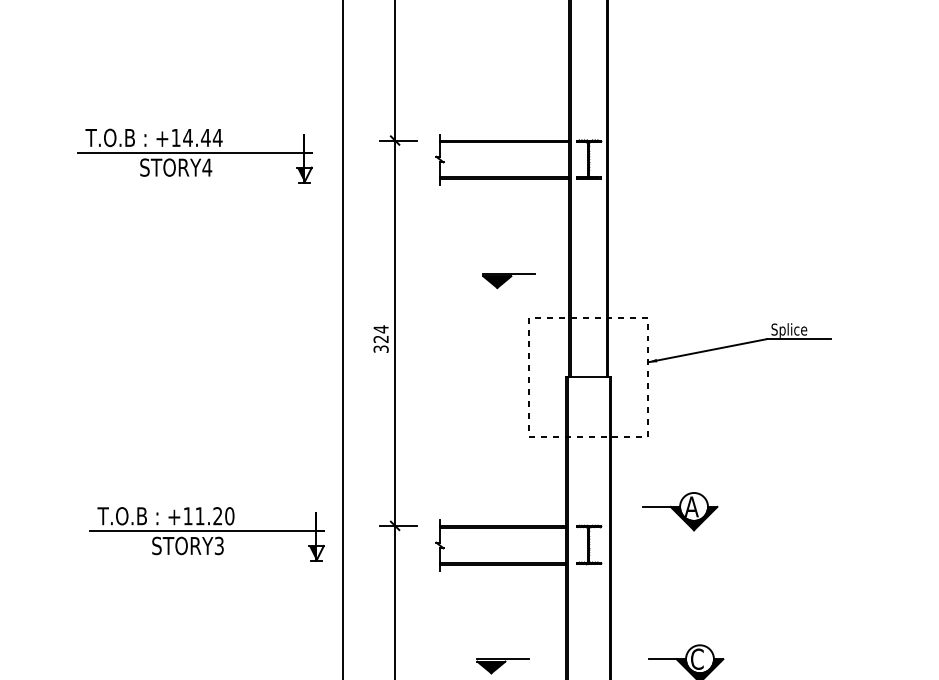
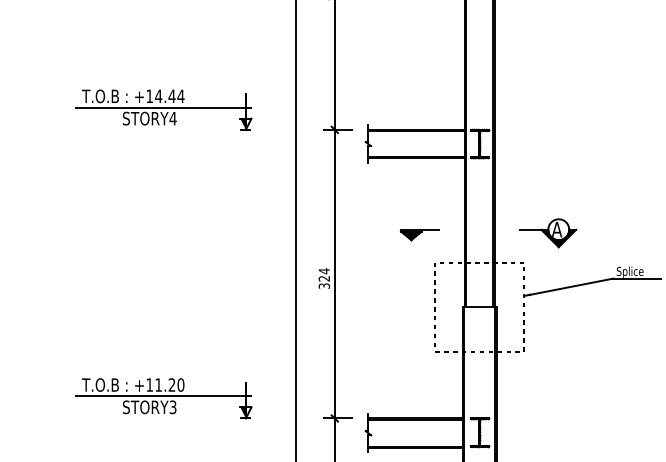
part: (194, 155) -> (163, 109), moved
part: (680, 511) -> (548, 233), moved
part: (206, 534) -> (163, 398), moved

